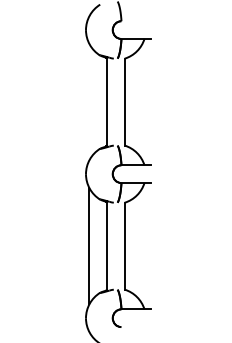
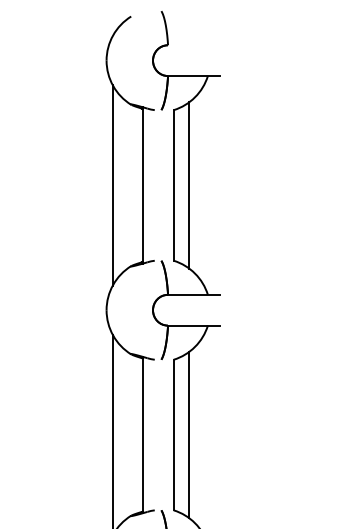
line: (89, 102) -> (112, 186), added
line: (133, 102) -> (188, 186), added
line: (133, 246) -> (188, 435), added

